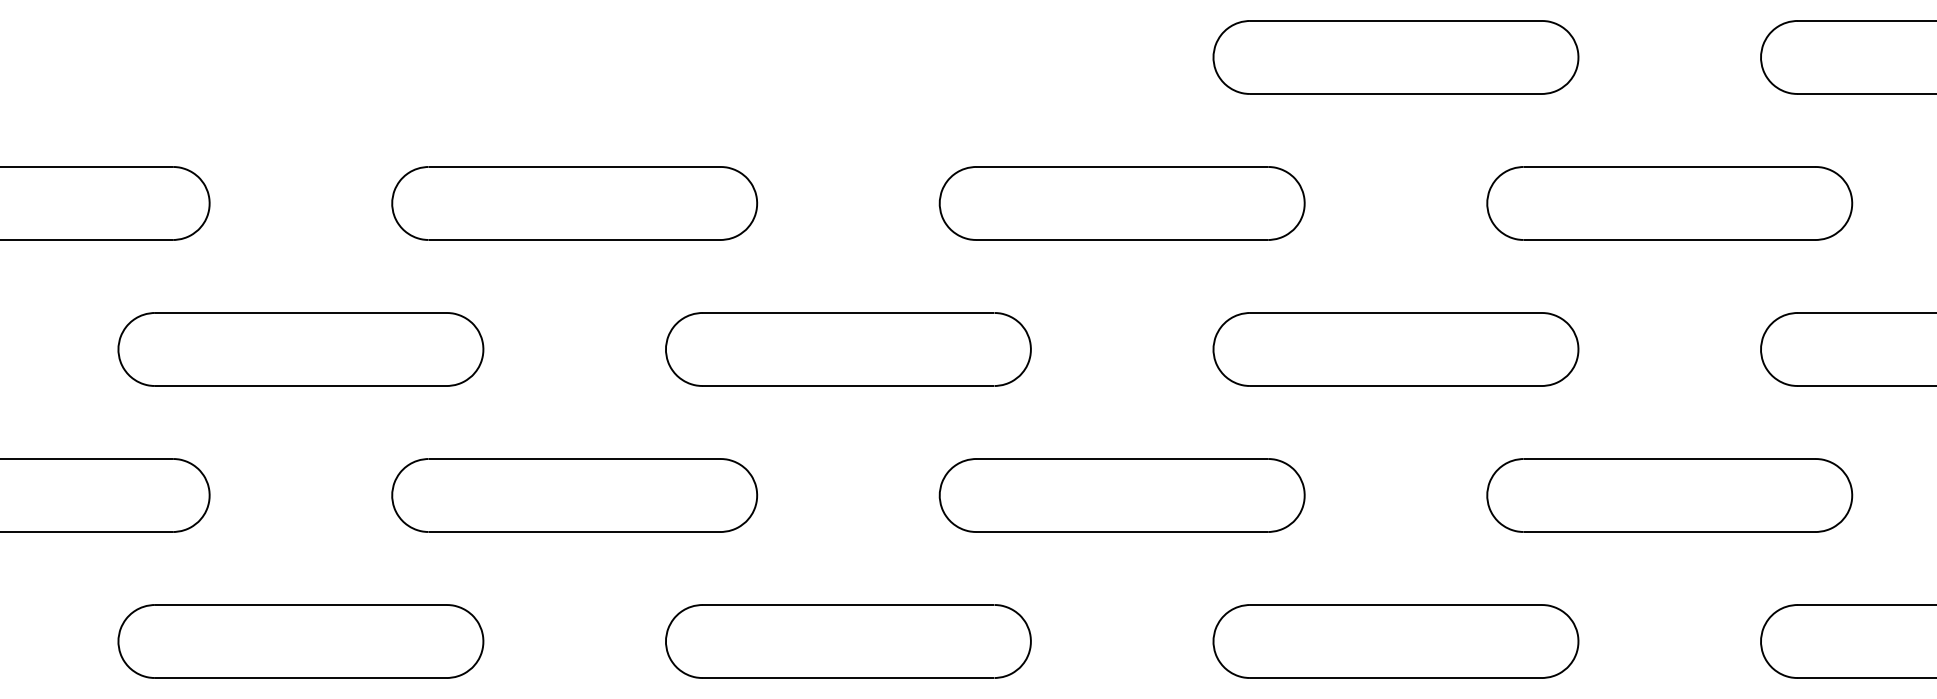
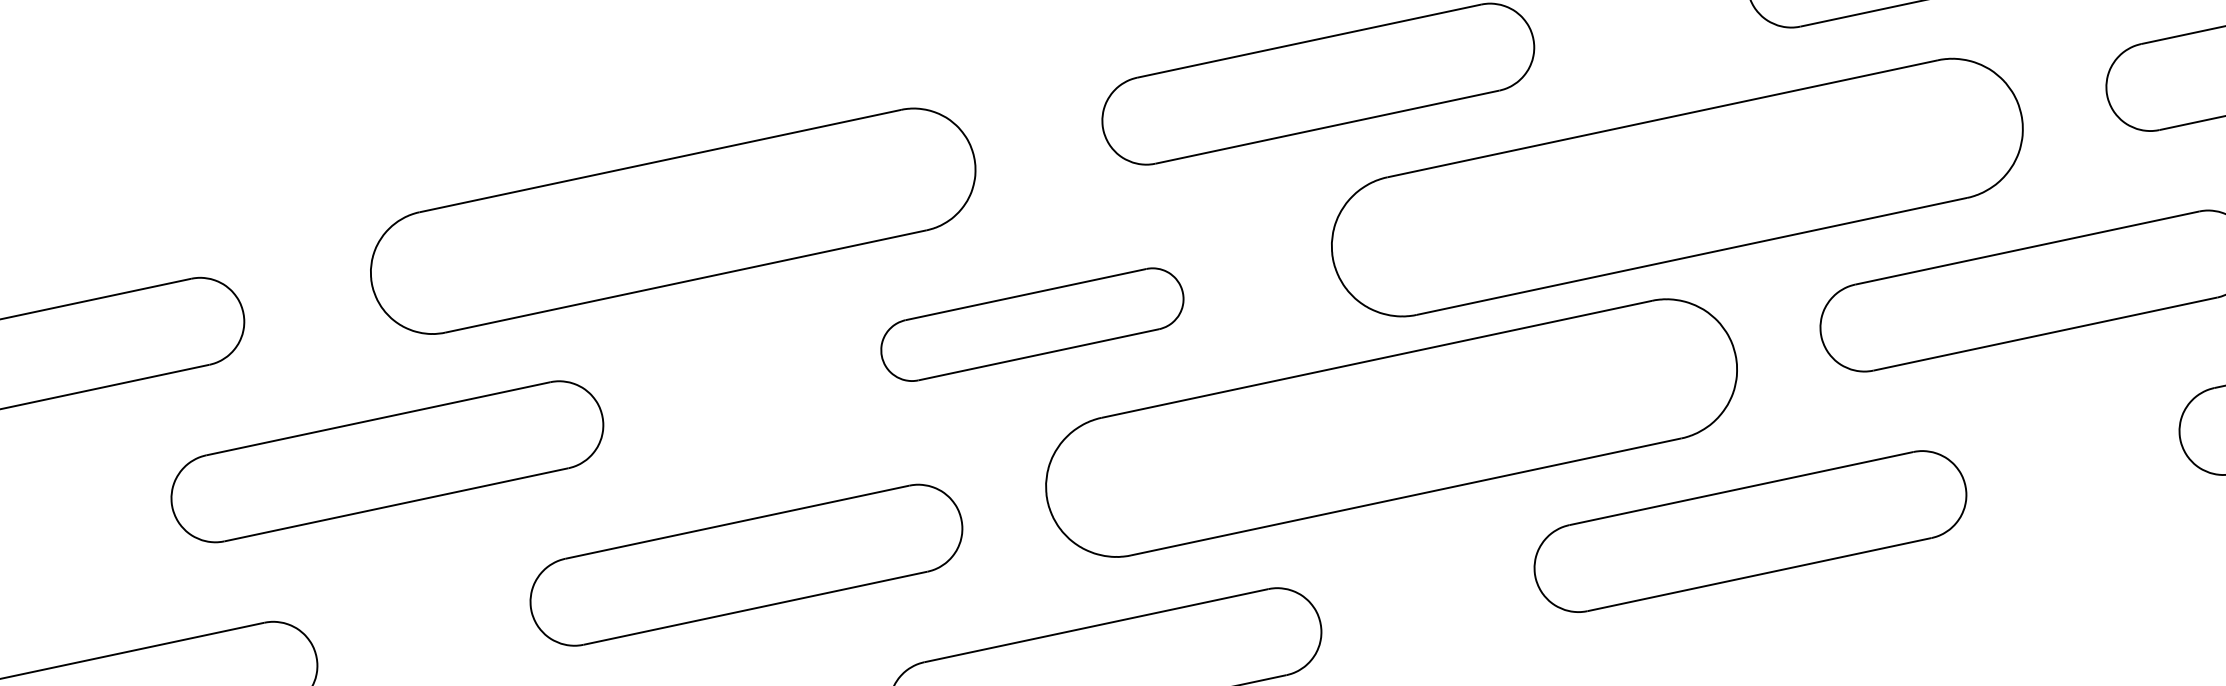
part: (574, 203) -> (673, 221), size x1.4
part: (848, 349) -> (1032, 324), size x0.7
part: (1395, 349) -> (1676, 187), size x1.6
part: (1121, 495) -> (1390, 428), size x1.6

